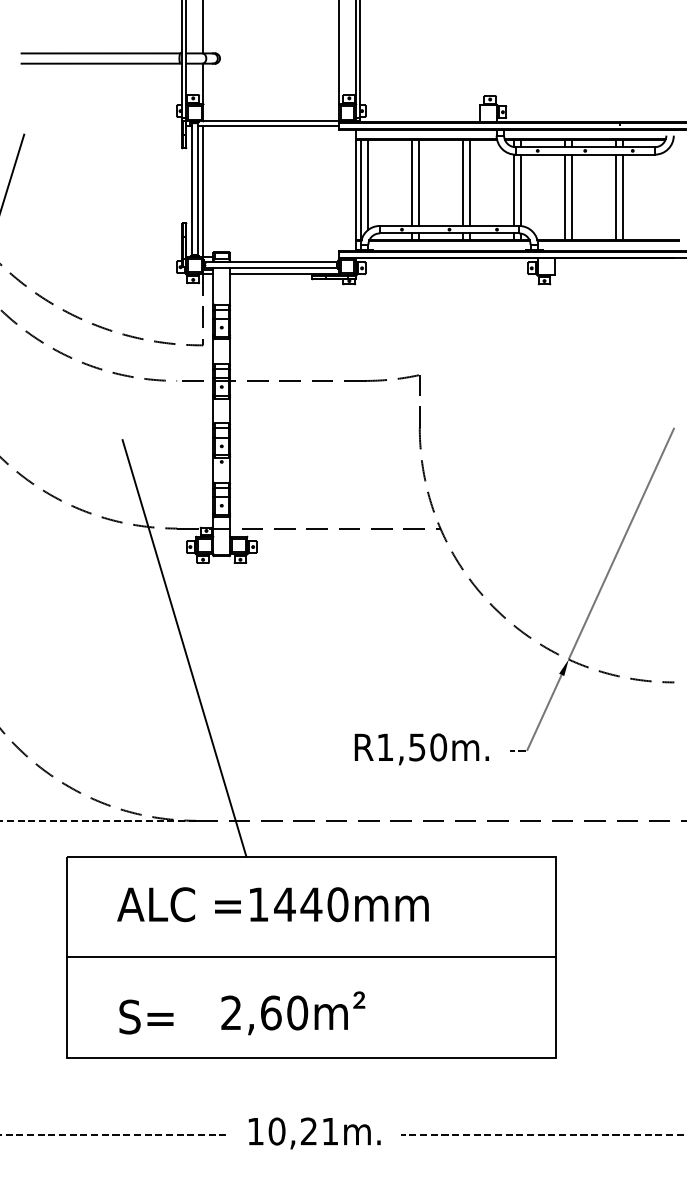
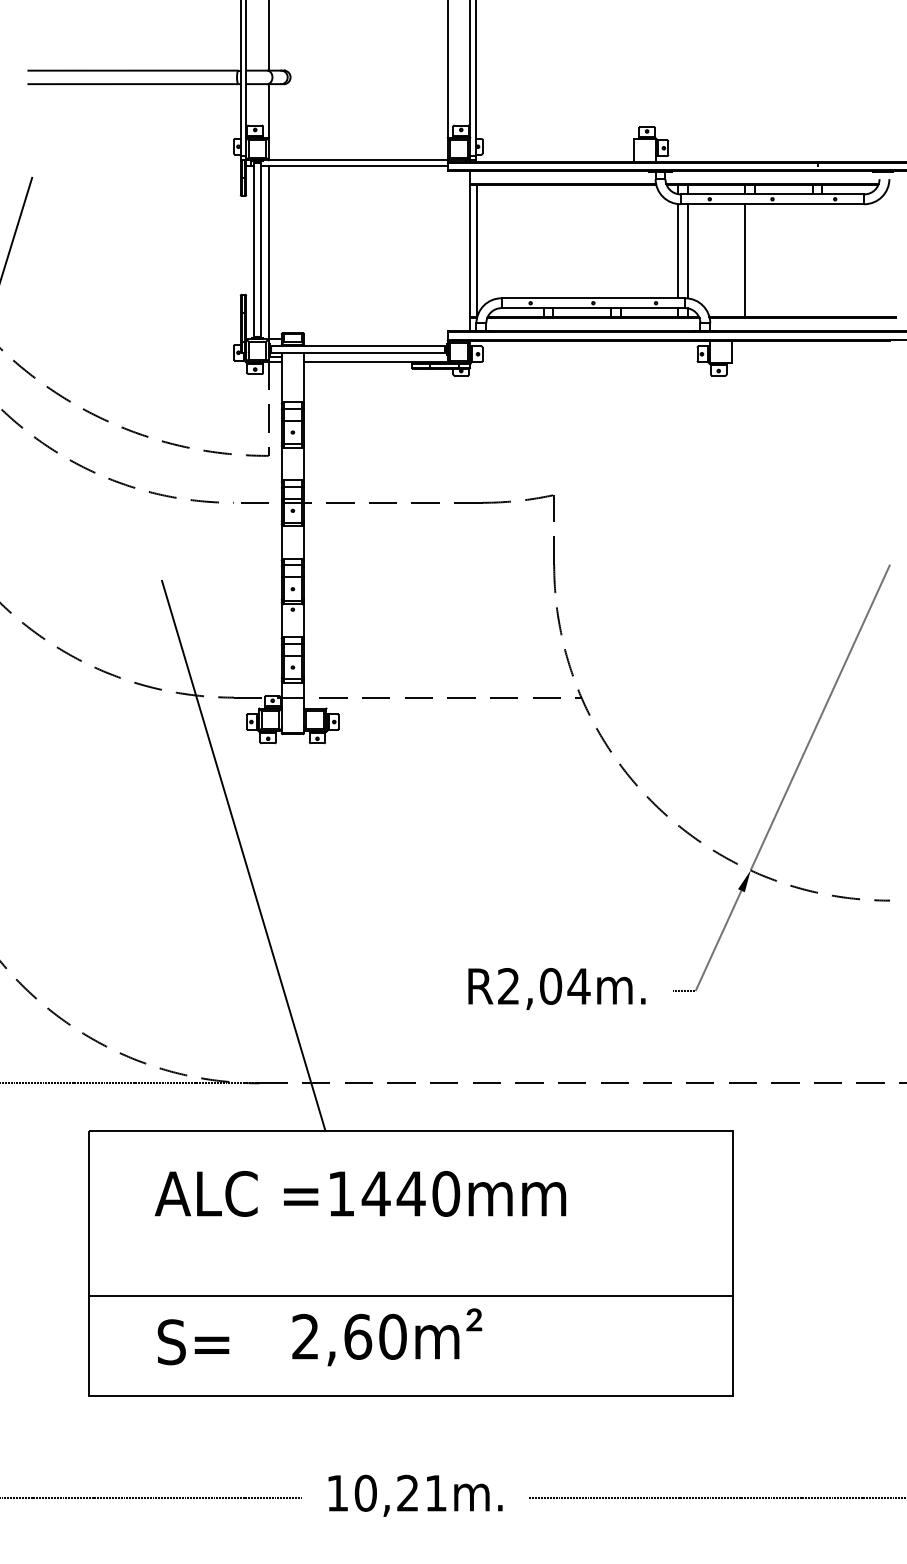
line: (411, 182) -> (543, 240), removed
line: (419, 182) -> (553, 240), removed
line: (462, 182) -> (610, 240), removed
line: (470, 182) -> (621, 240), removed
line: (368, 184) -> (486, 243), removed
line: (571, 197) -> (754, 260), removed
line: (615, 197) -> (812, 260), removed
line: (622, 197) -> (821, 260), removed
text: (412, 747) -> (544, 986), R1,50m. -> R2,04m.
line: (311, 957) -> (411, 1296), moved

